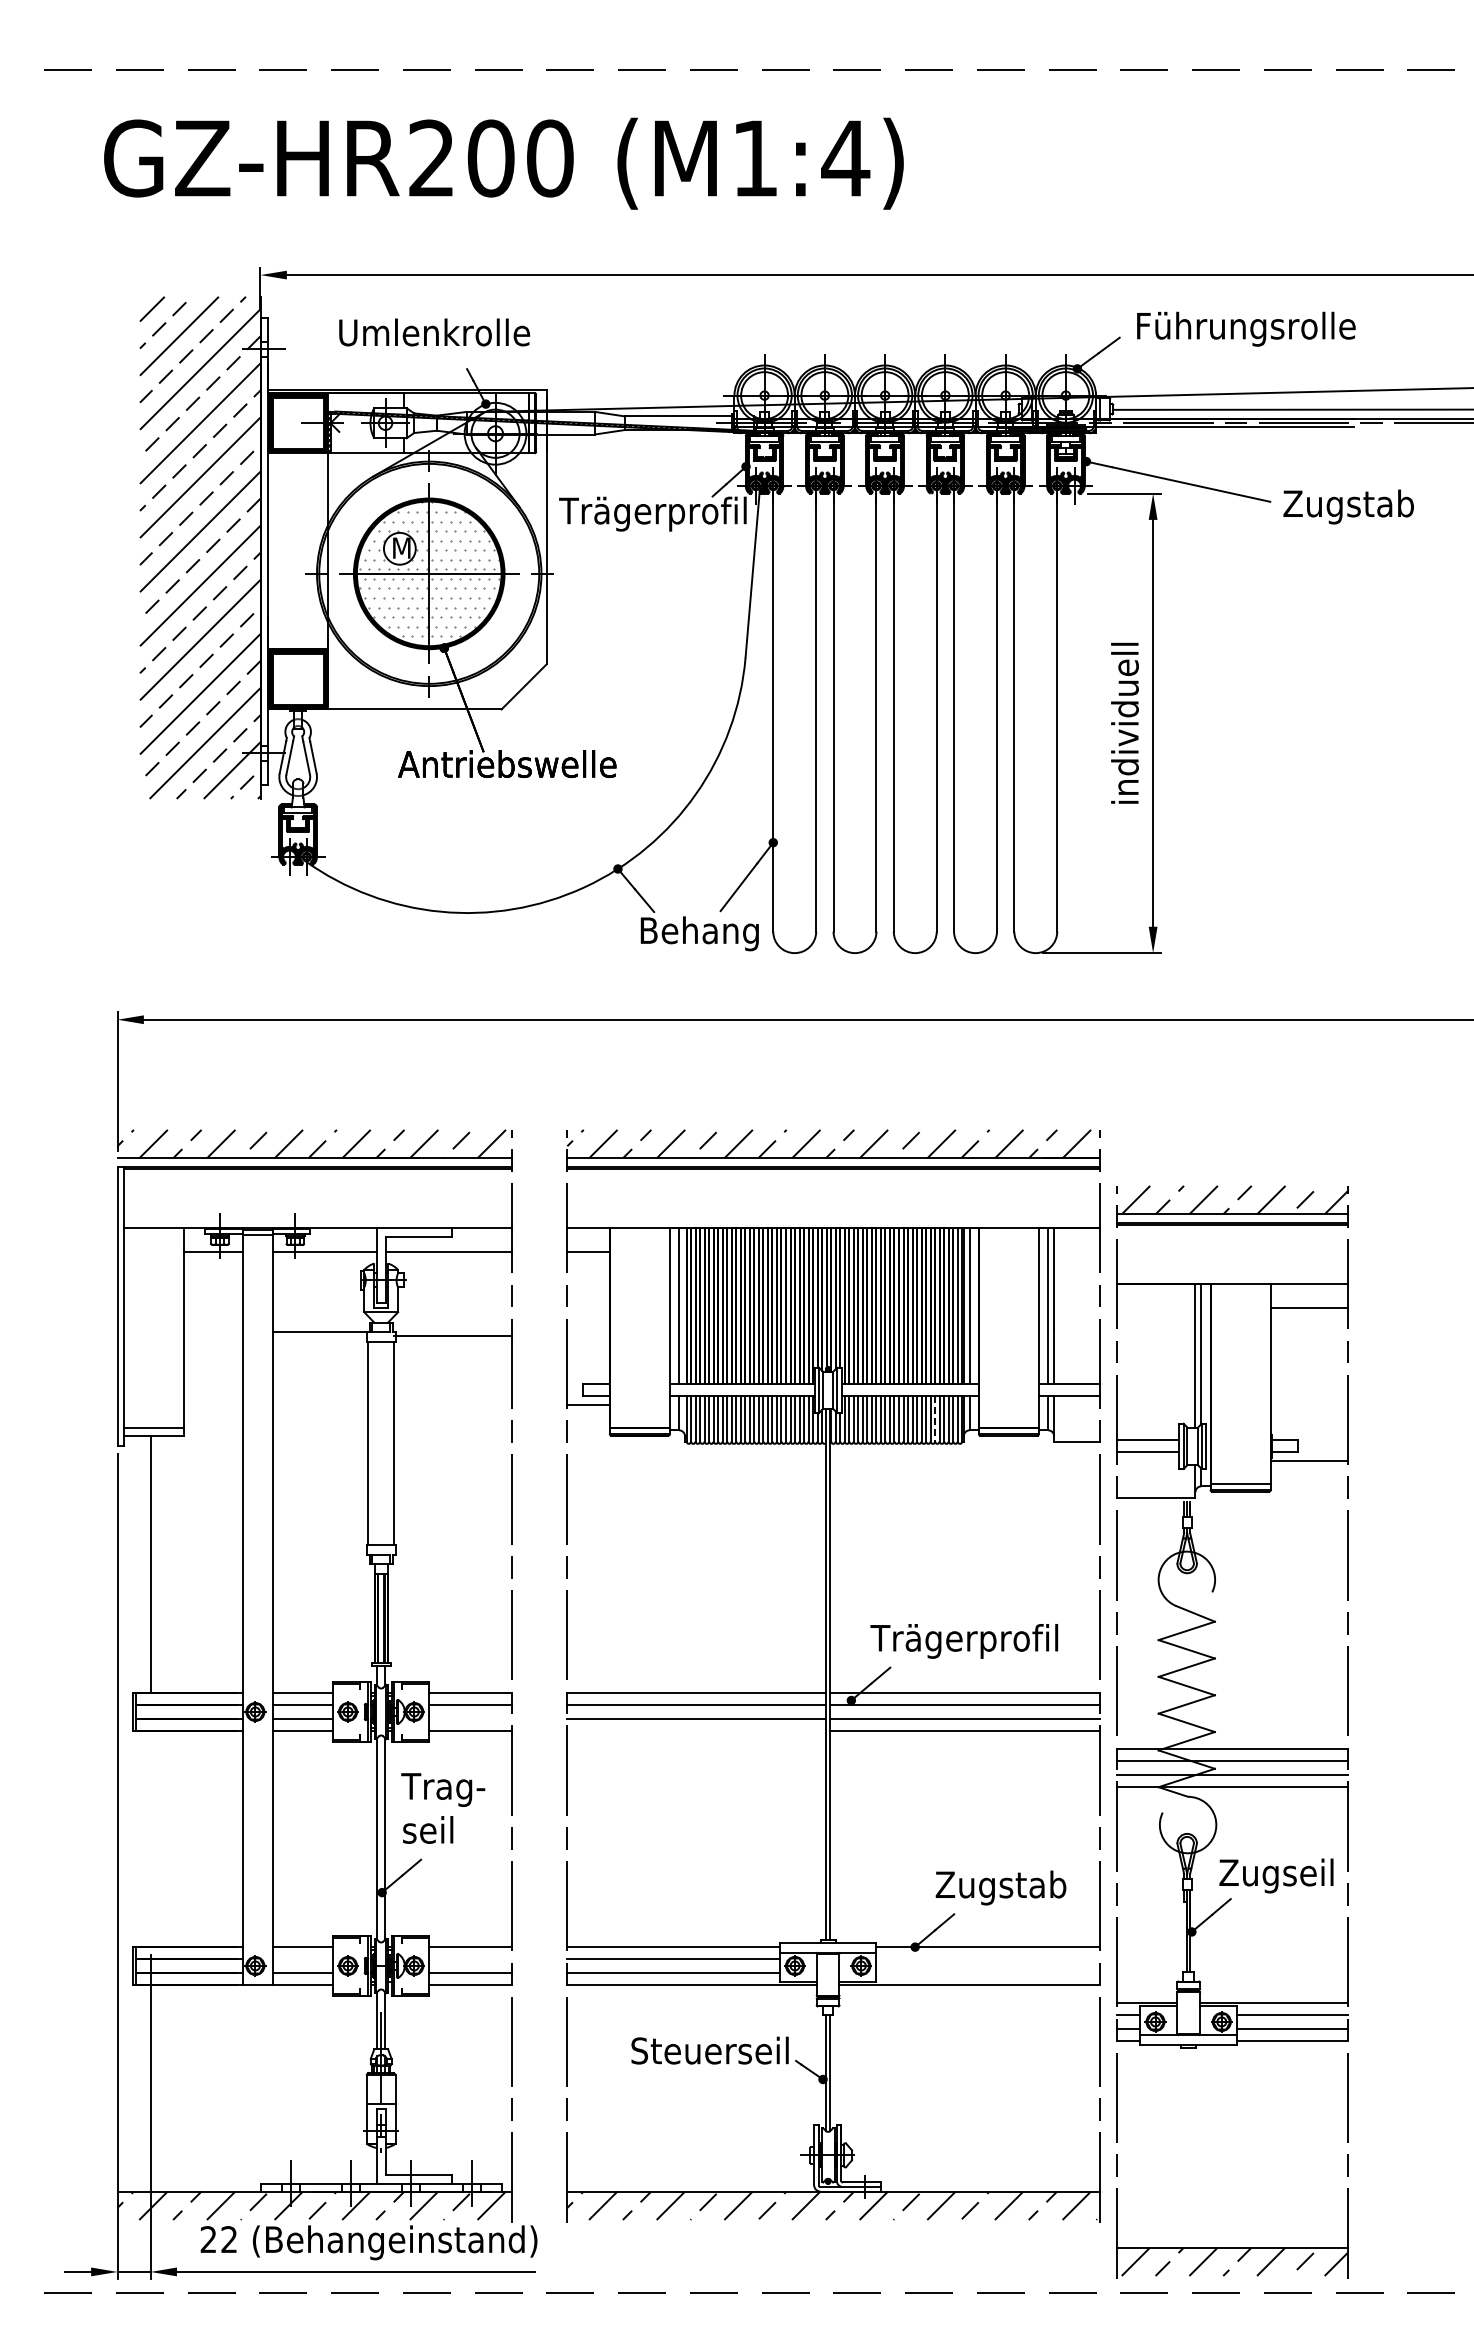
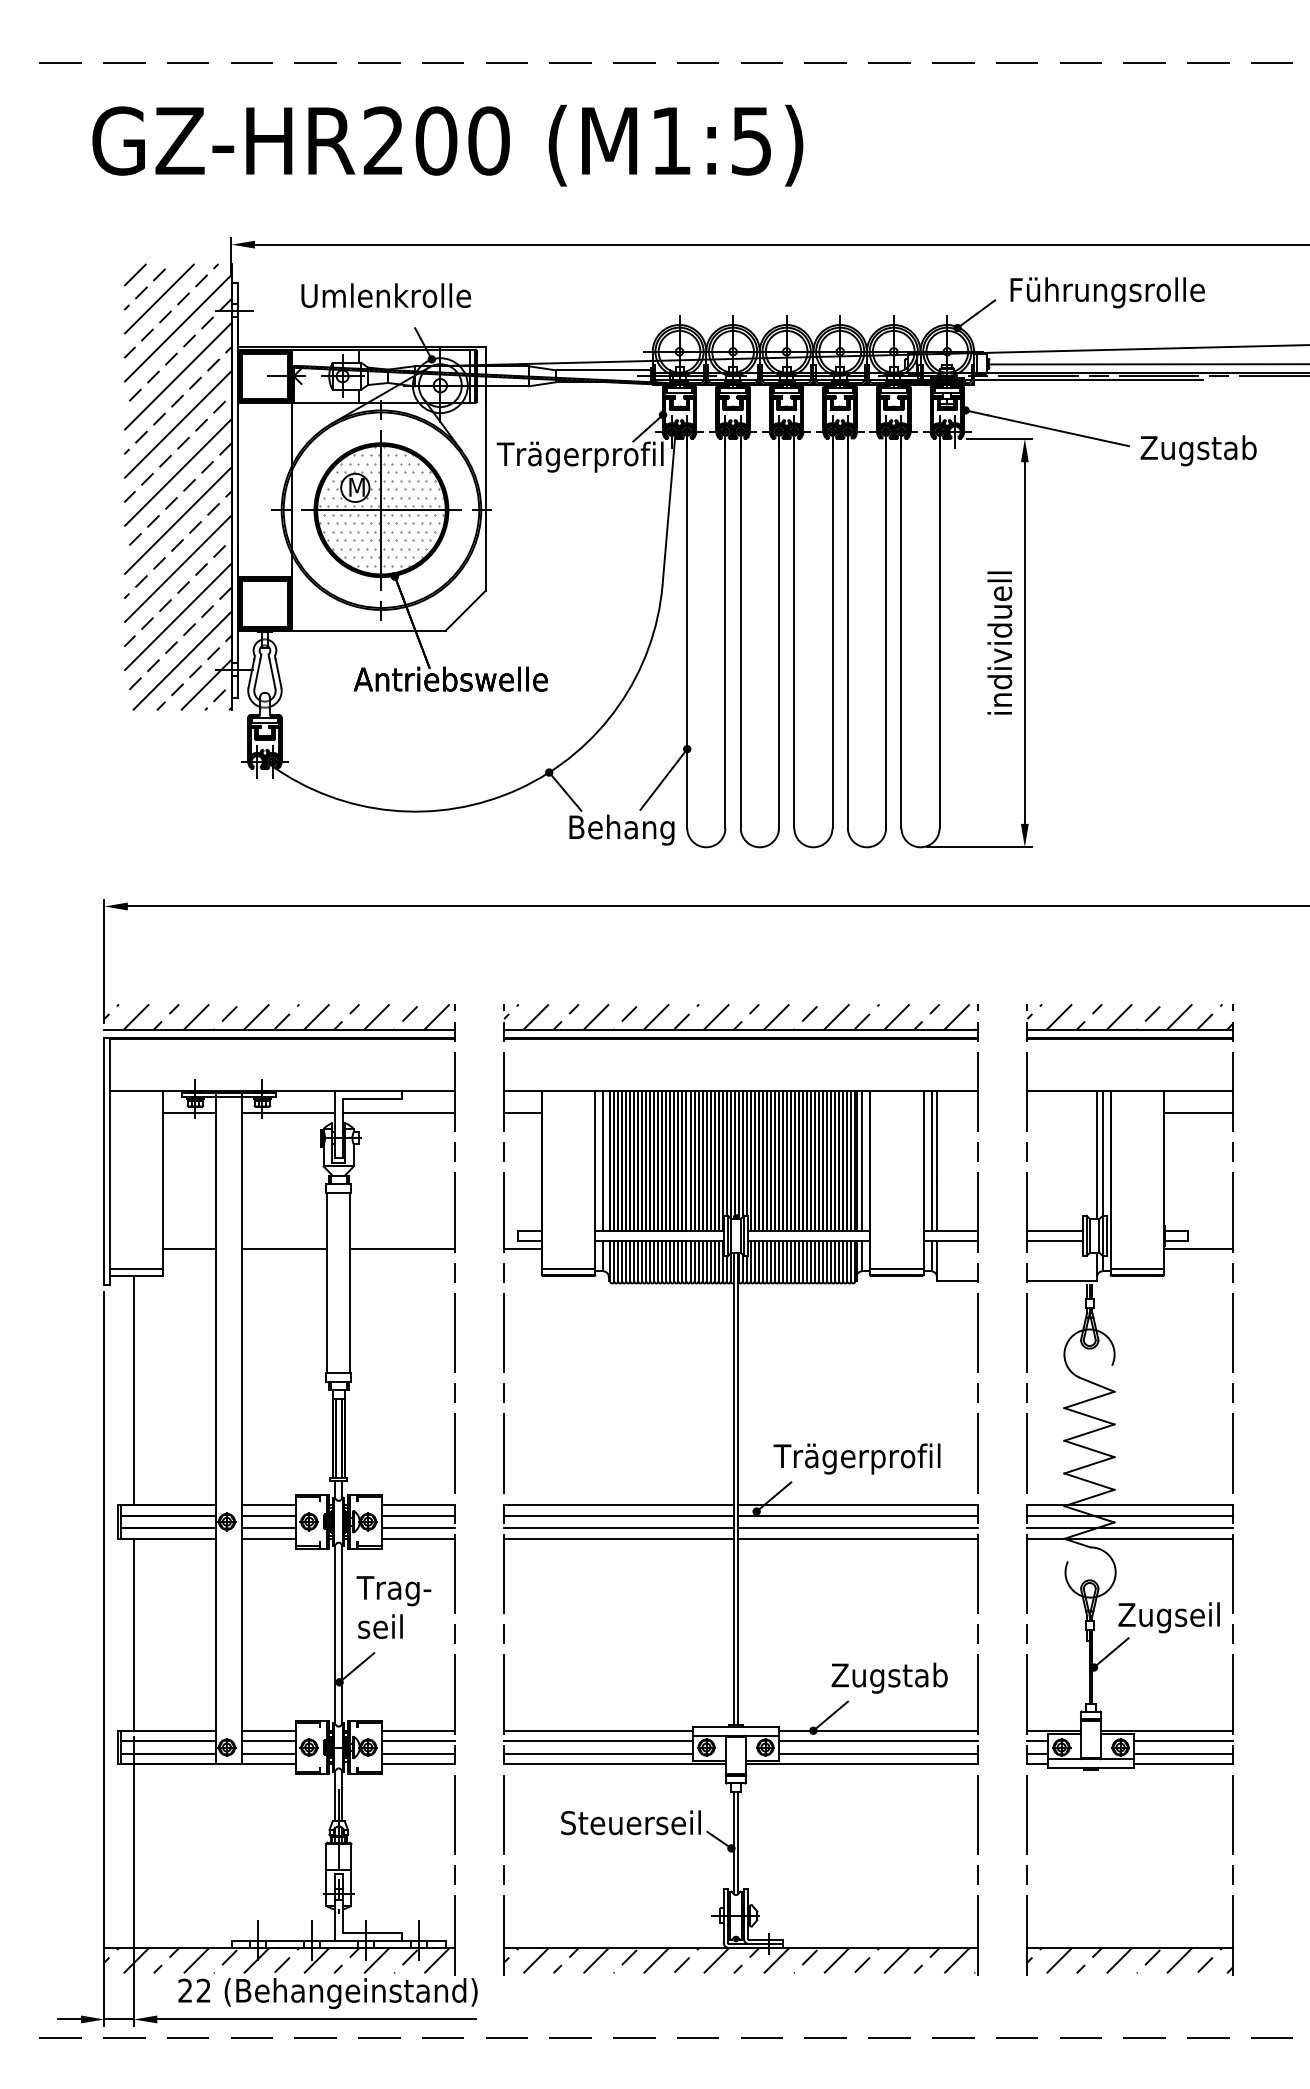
text: (845, 158) -> (751, 141), (M1:4) -> (M1:5)
line: (320, 1332) -> (284, 1249), moved
line: (452, 1336) -> (402, 1249), moved
line: (212, 1405) -> (188, 1249), added
line: (935, 1418) -> (831, 1260), dashed -> solid
line: (470, 1718) -> (418, 1527), added
line: (696, 1730) -> (619, 1538), added
part: (1215, 1731) -> (1114, 1489), moved
line: (150, 1838) -> (133, 1634), added
line: (302, 1959) -> (268, 1741), added
line: (470, 1959) -> (418, 1741), added
line: (988, 1959) -> (878, 1741), added
line: (988, 1972) -> (878, 1753), added

